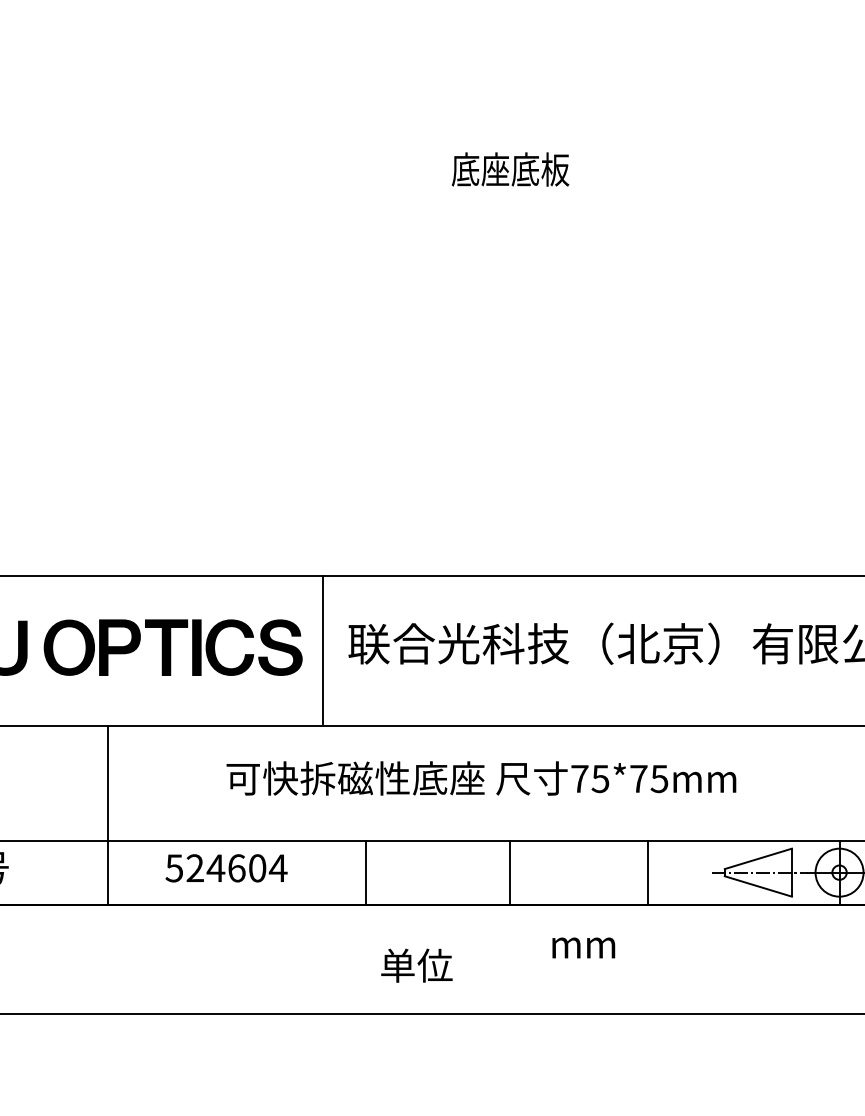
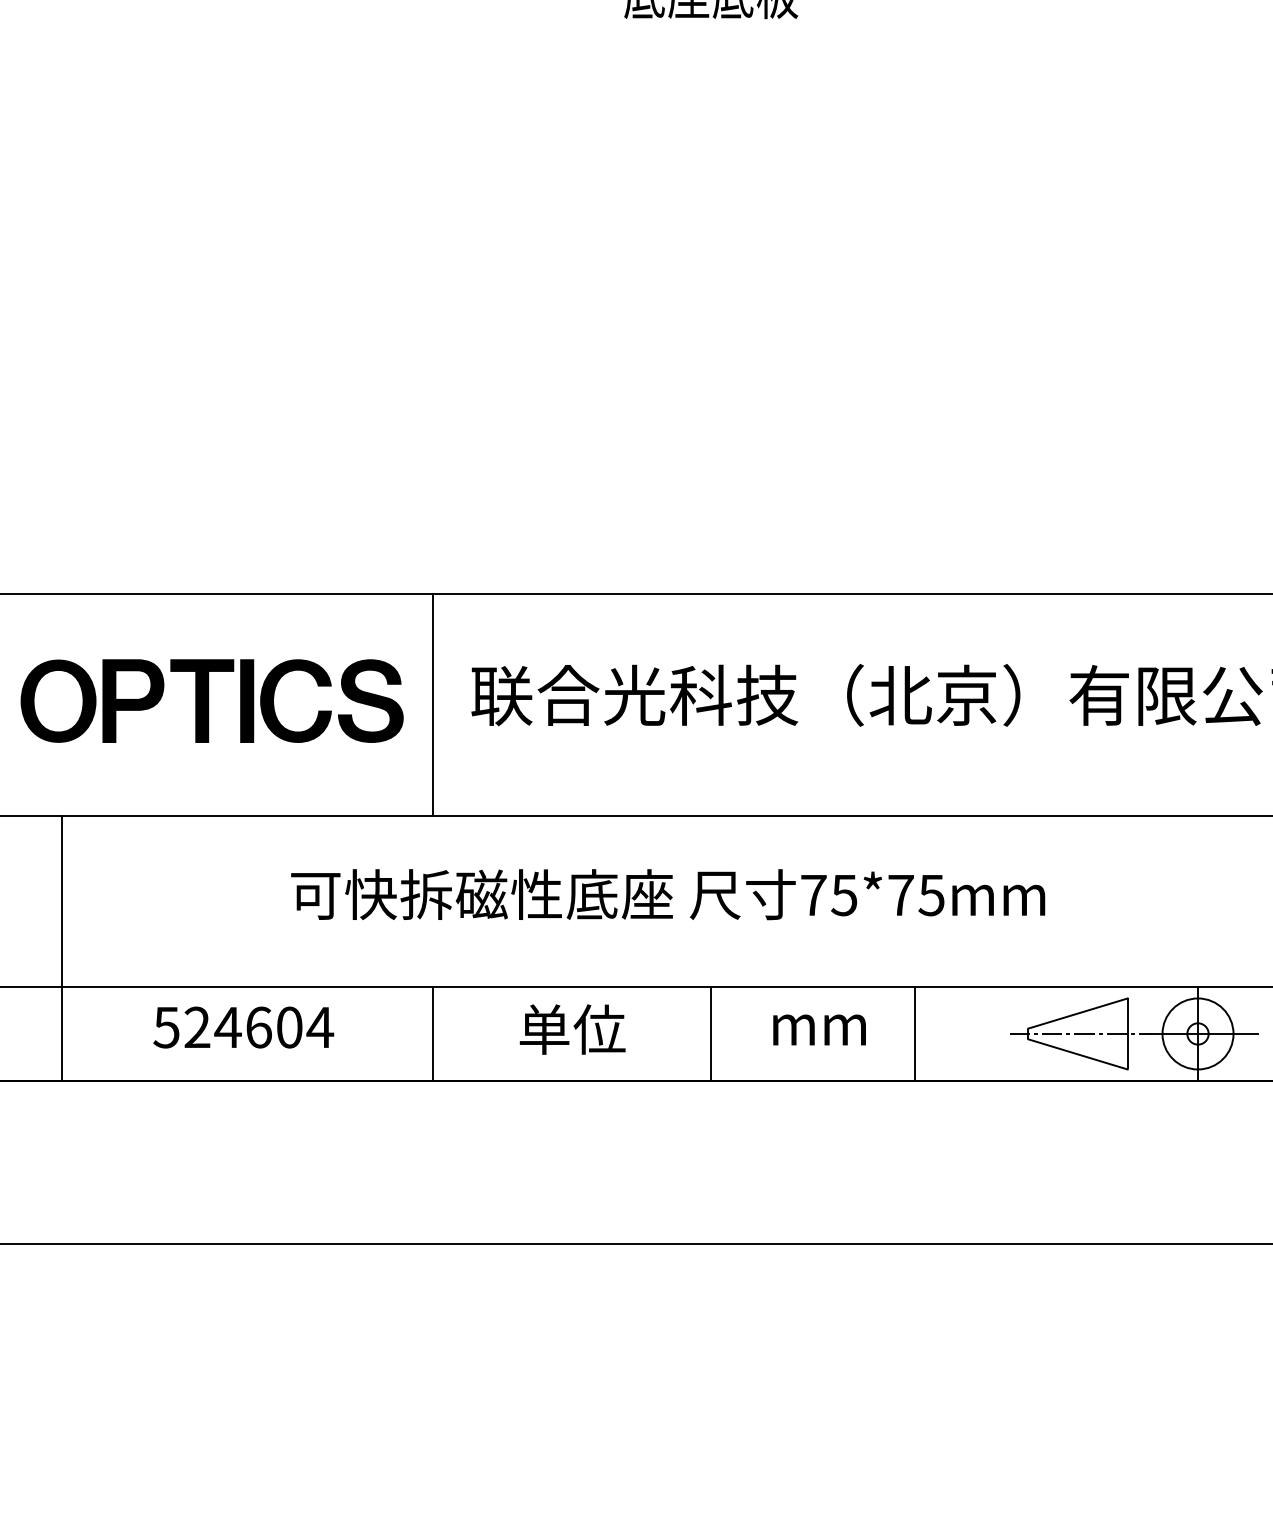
line: (107, 814) -> (61, 947), moved
text: (226, 868) -> (243, 1027), moved
line: (365, 872) -> (433, 1033), moved
text: (583, 947) -> (819, 1029), moved
text: (416, 965) -> (572, 1029), moved

